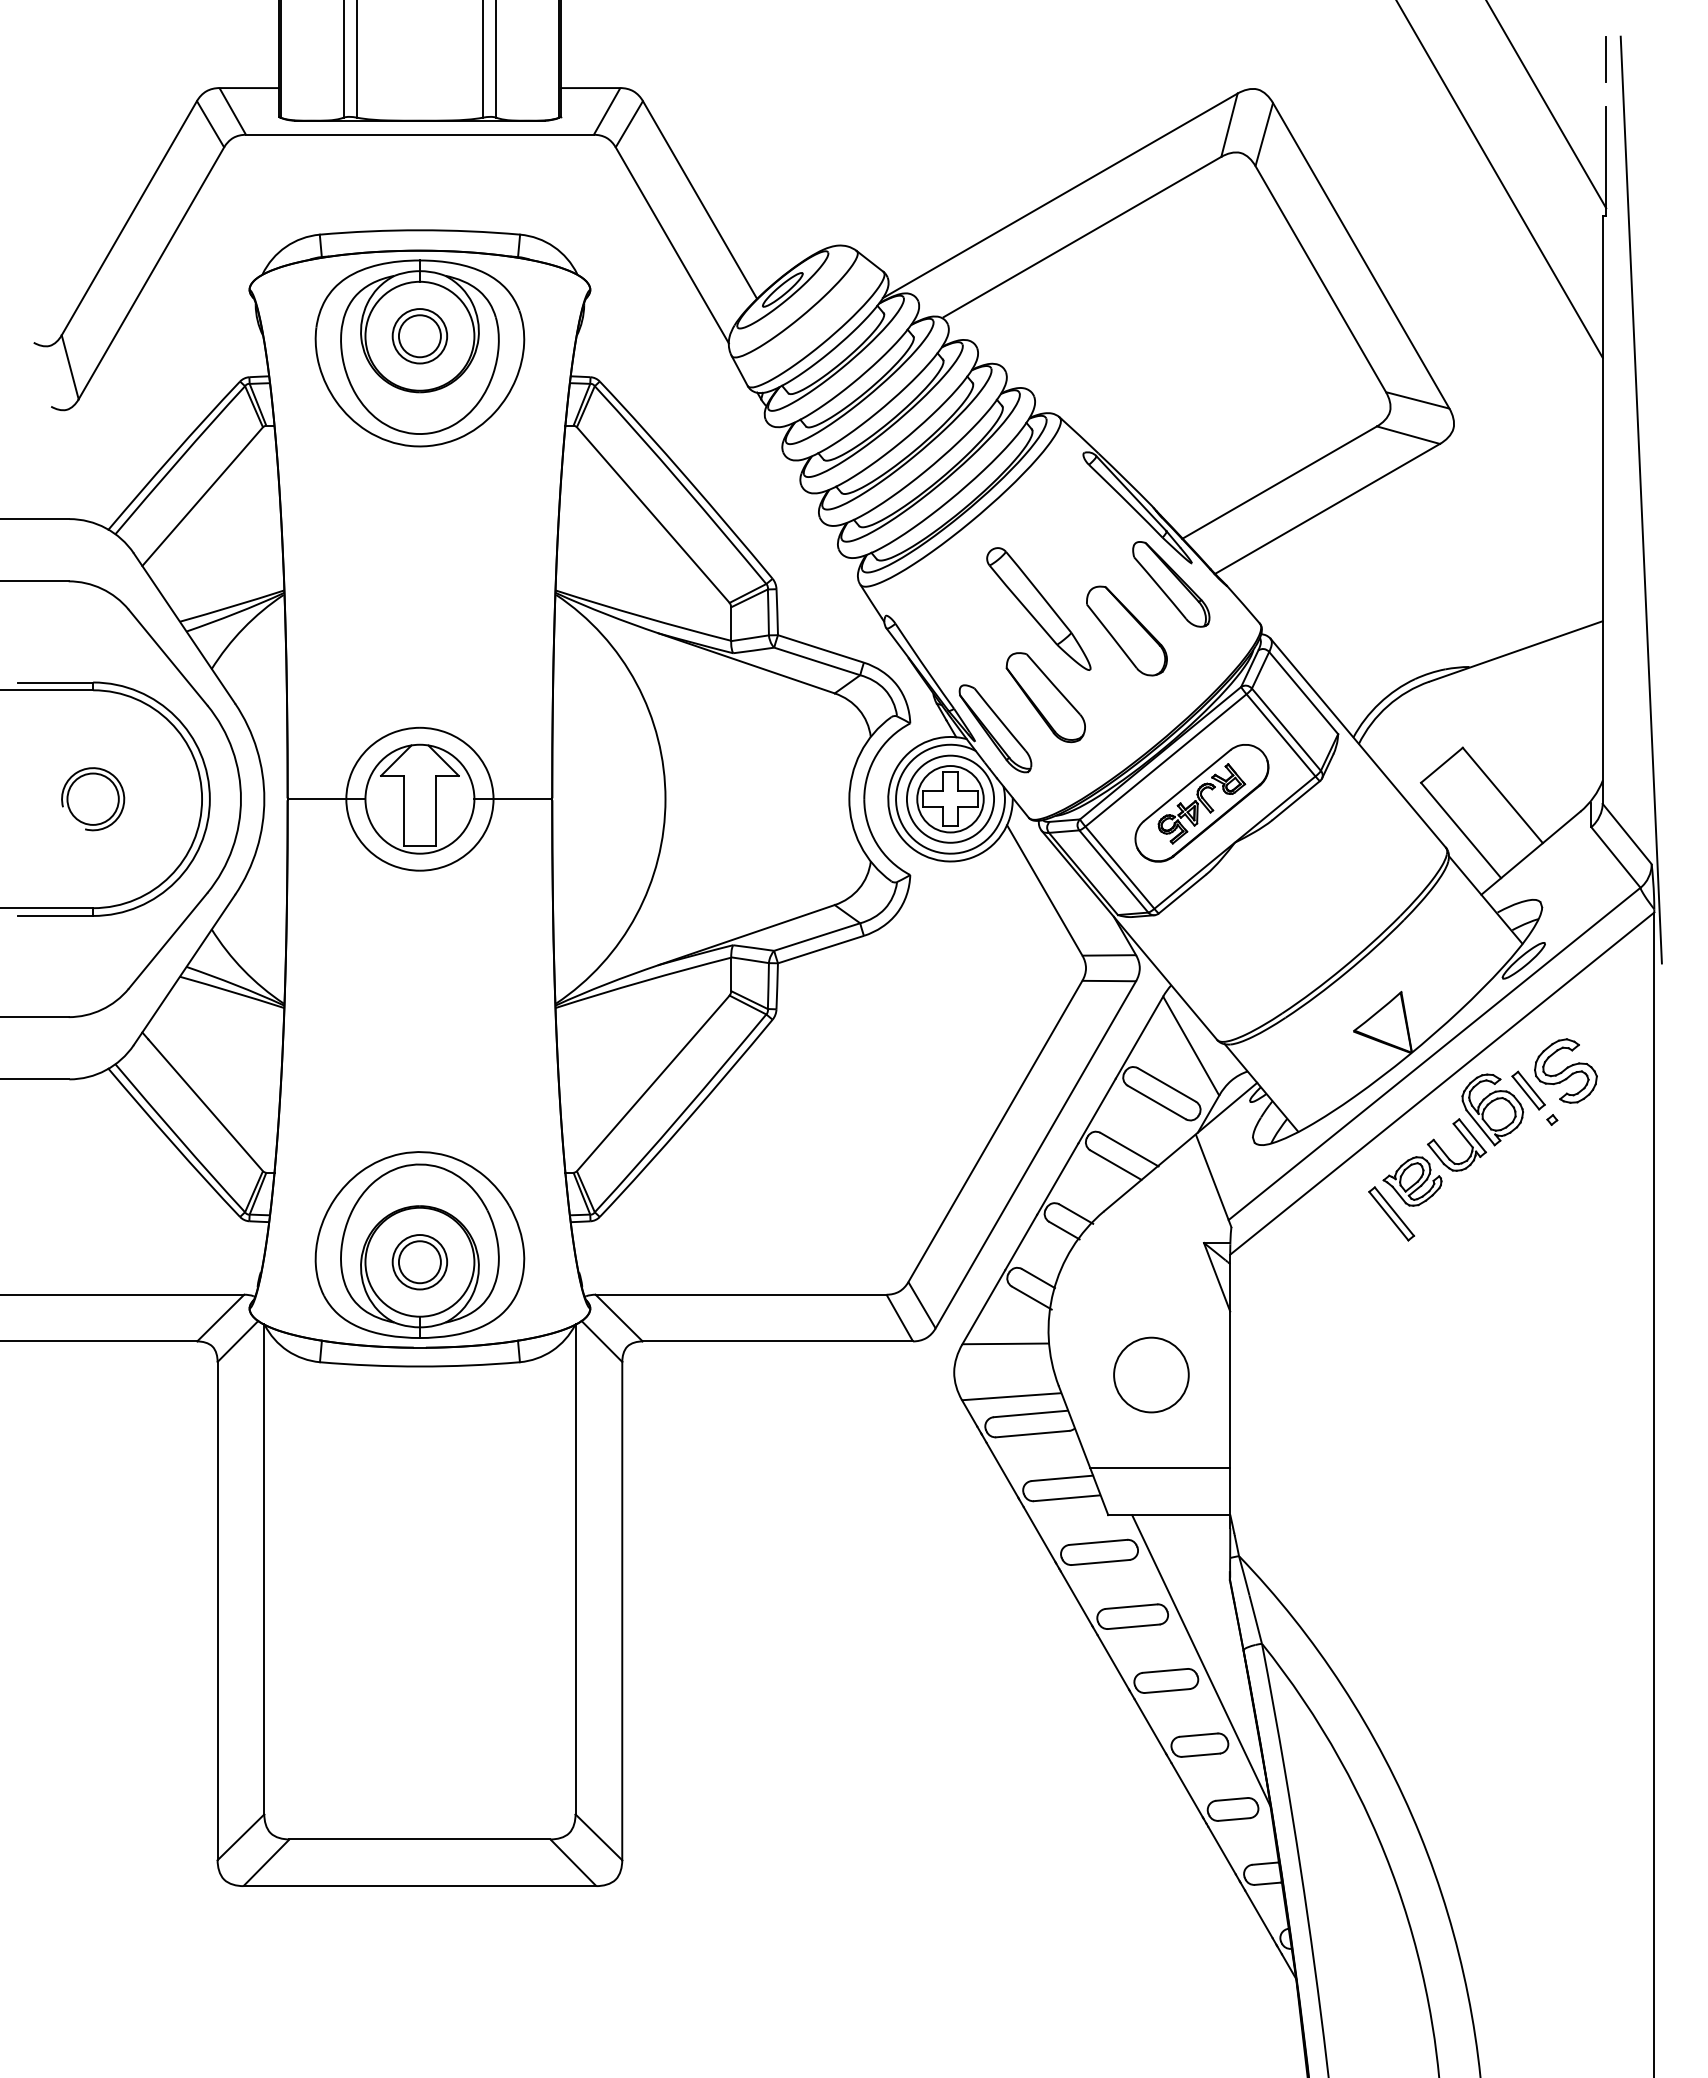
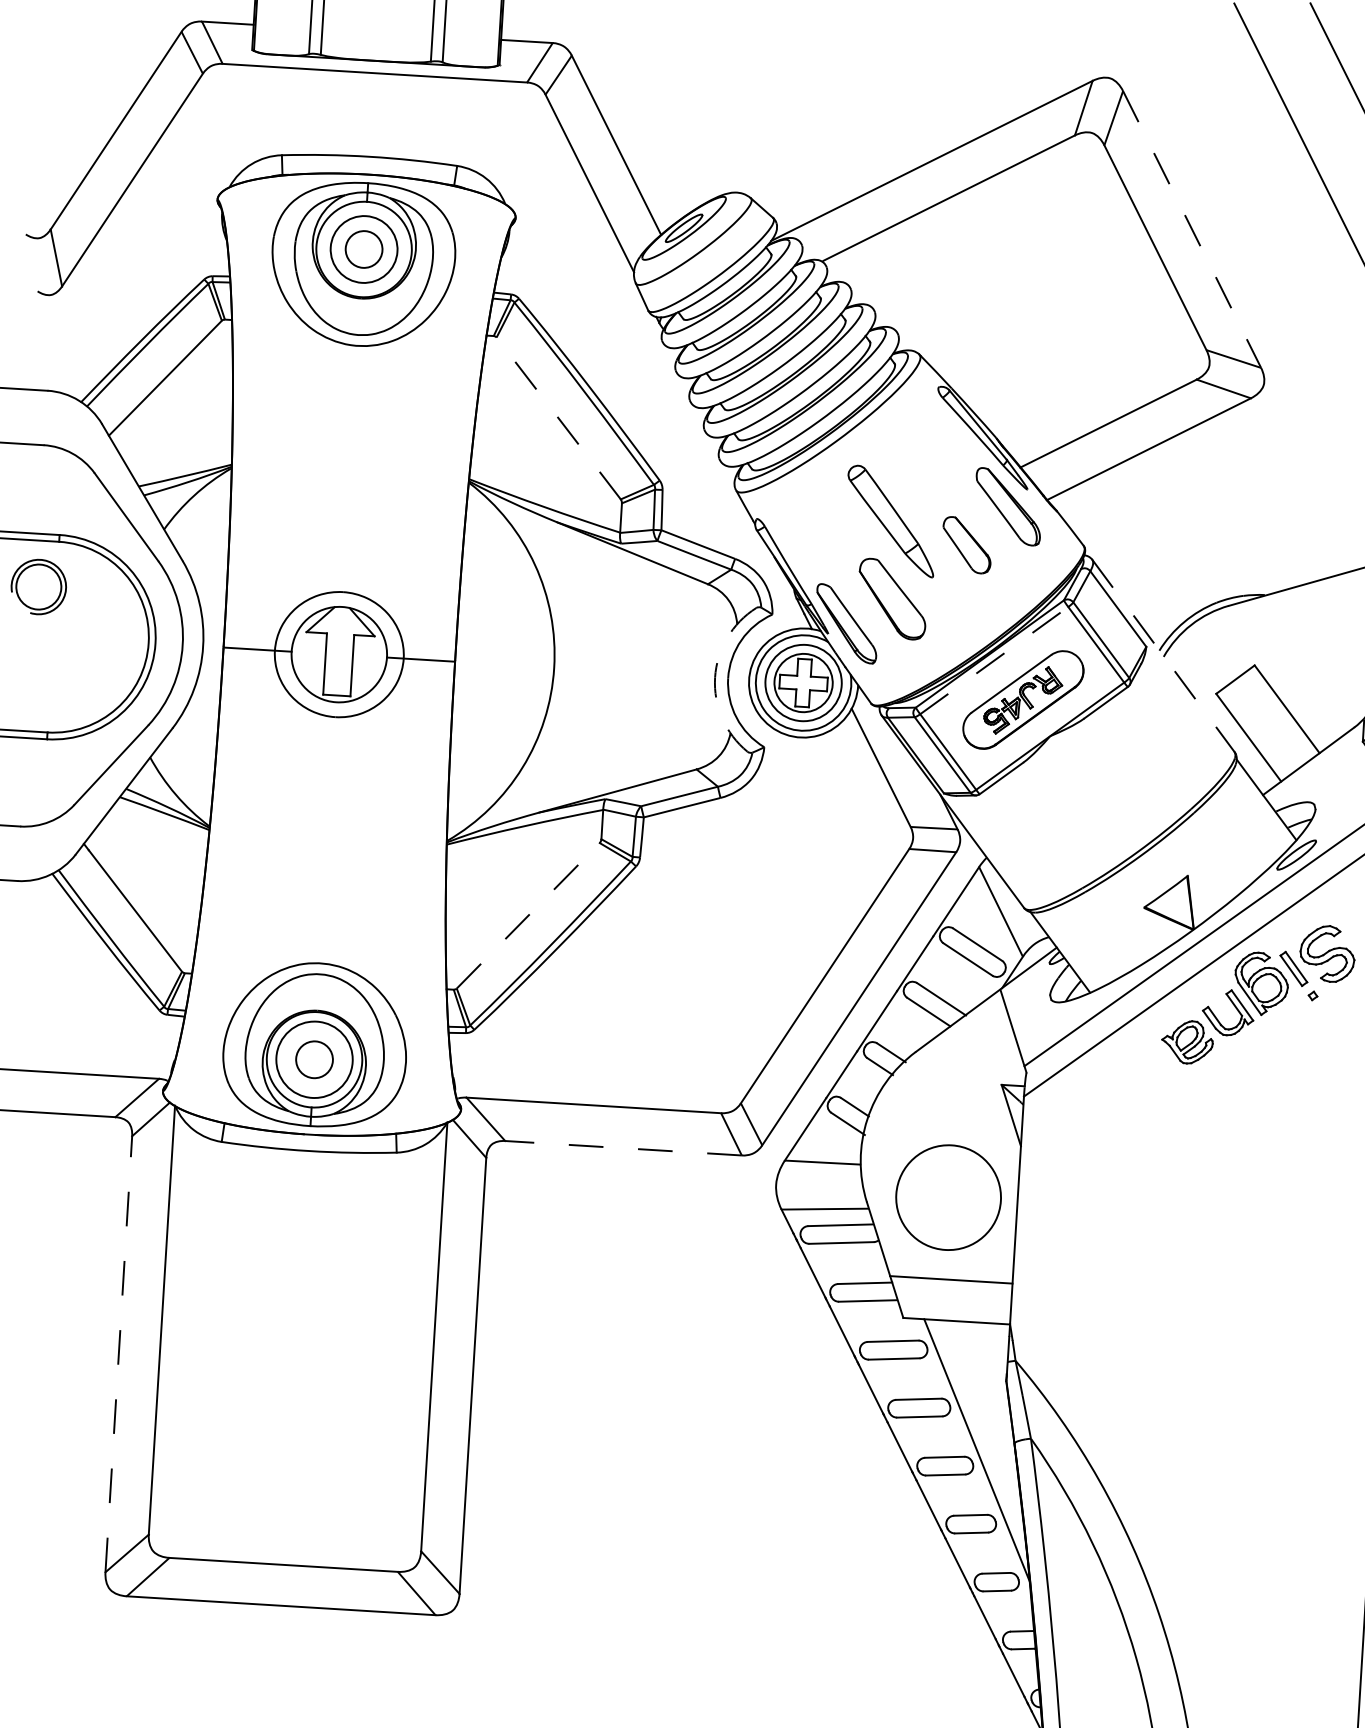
line: (1361, 256) -> (1192, 230), solid -> dashed
circle: (419, 336) -> (363, 249), size x1.4
line: (652, 514) -> (558, 417), solid -> dashed
part: (1126, 630) -> (966, 544), size x0.7
line: (1358, 743) -> (1163, 656), solid -> dashed
line: (1166, 760) -> (994, 660), solid -> dashed
part: (93, 799) -> (39, 587), moved
arc: (849, 799) -> (715, 677), solid -> dashed
line: (653, 1083) -> (528, 915), solid -> dashed
part: (1391, 1213) -> (1167, 1069), removed
circle: (419, 1262) -> (314, 1060), size x1.6
line: (777, 1341) -> (623, 1148), solid -> dashed
circle: (1151, 1374) -> (948, 1197), size x1.6
line: (217, 1610) -> (118, 1353), solid -> dashed

